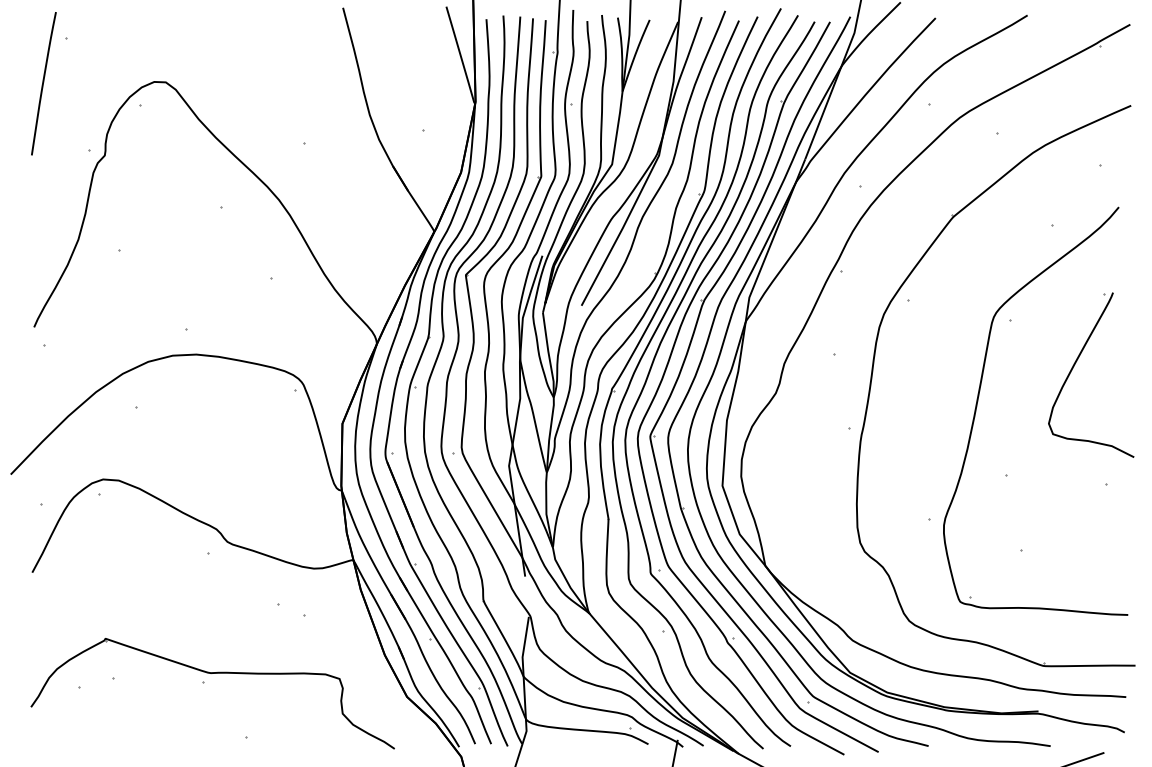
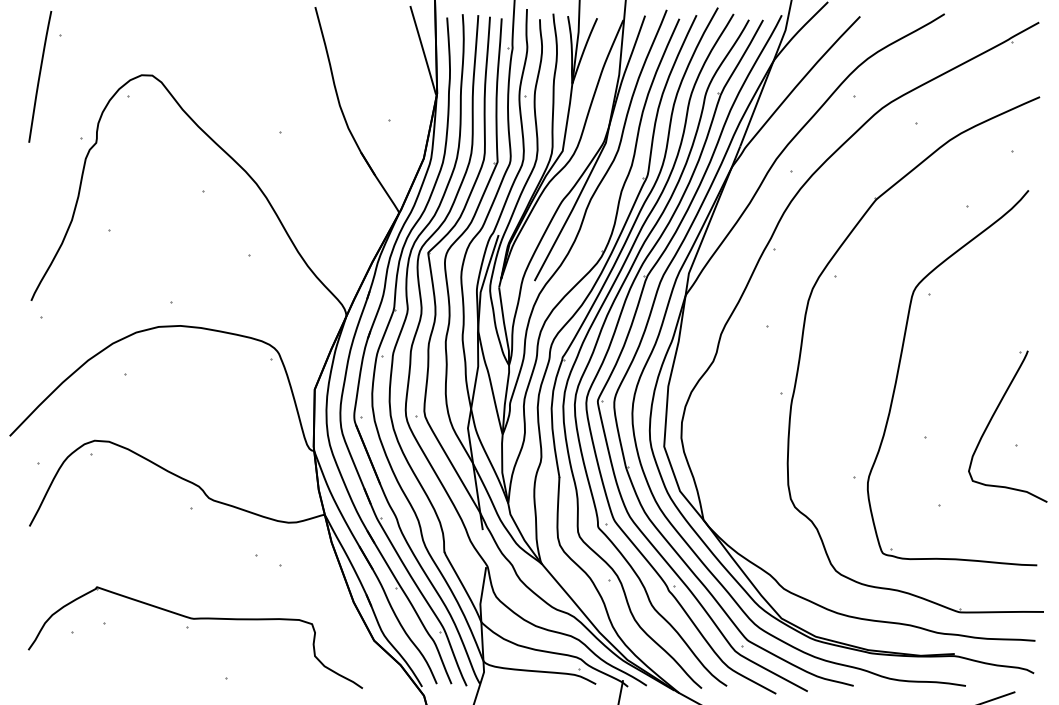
part: (1074, 366) -> (992, 418), moved

